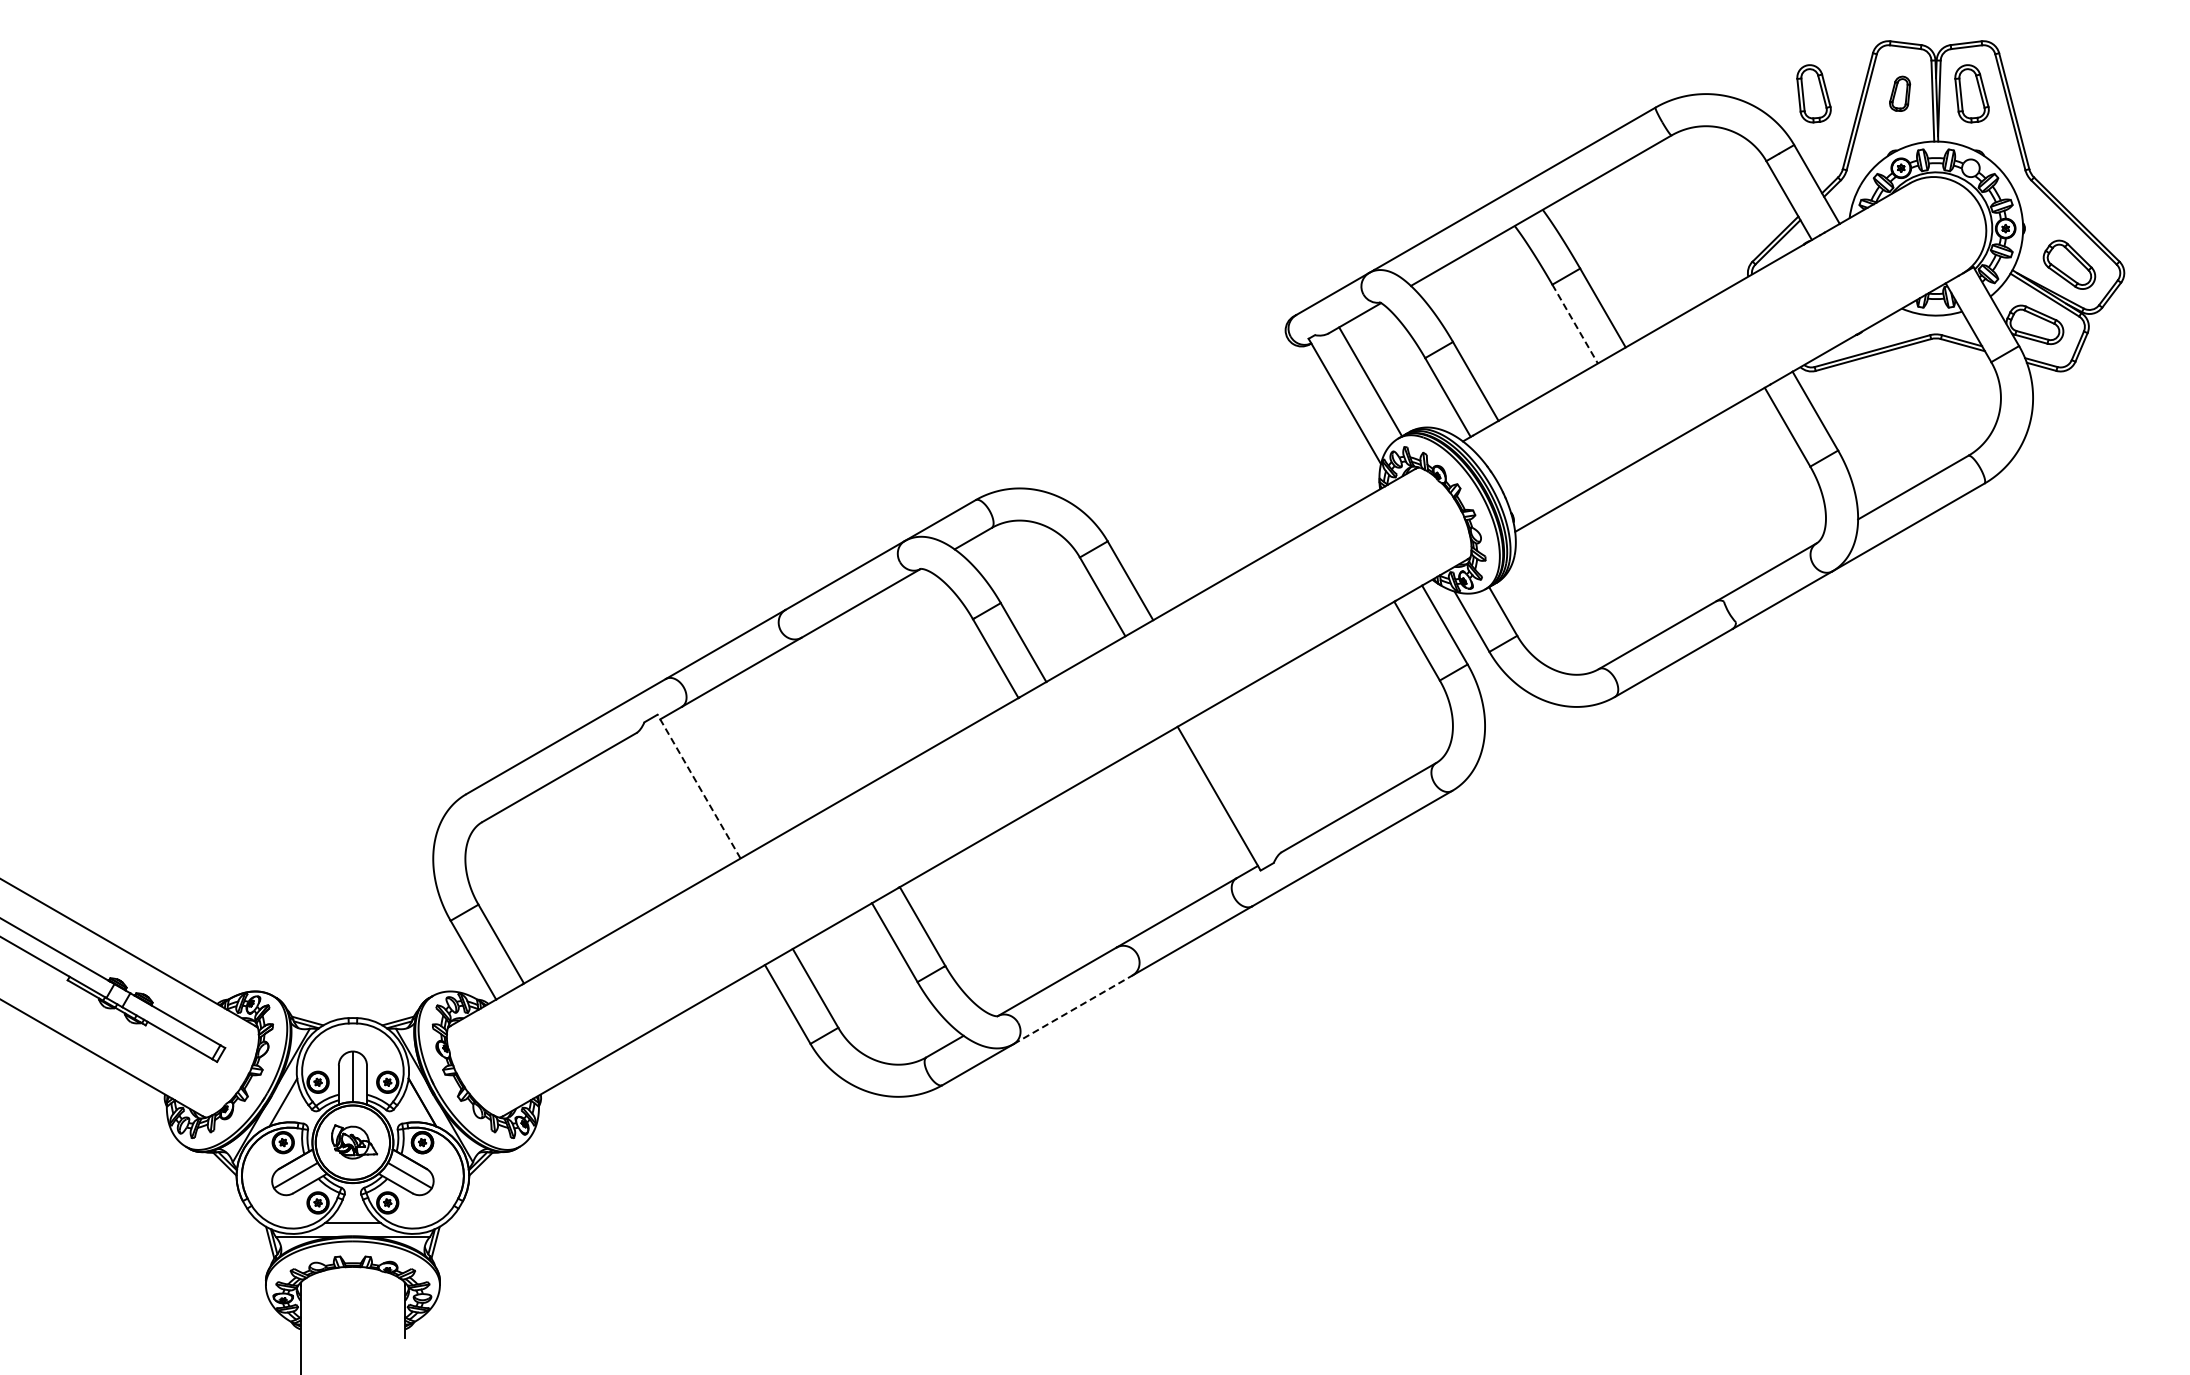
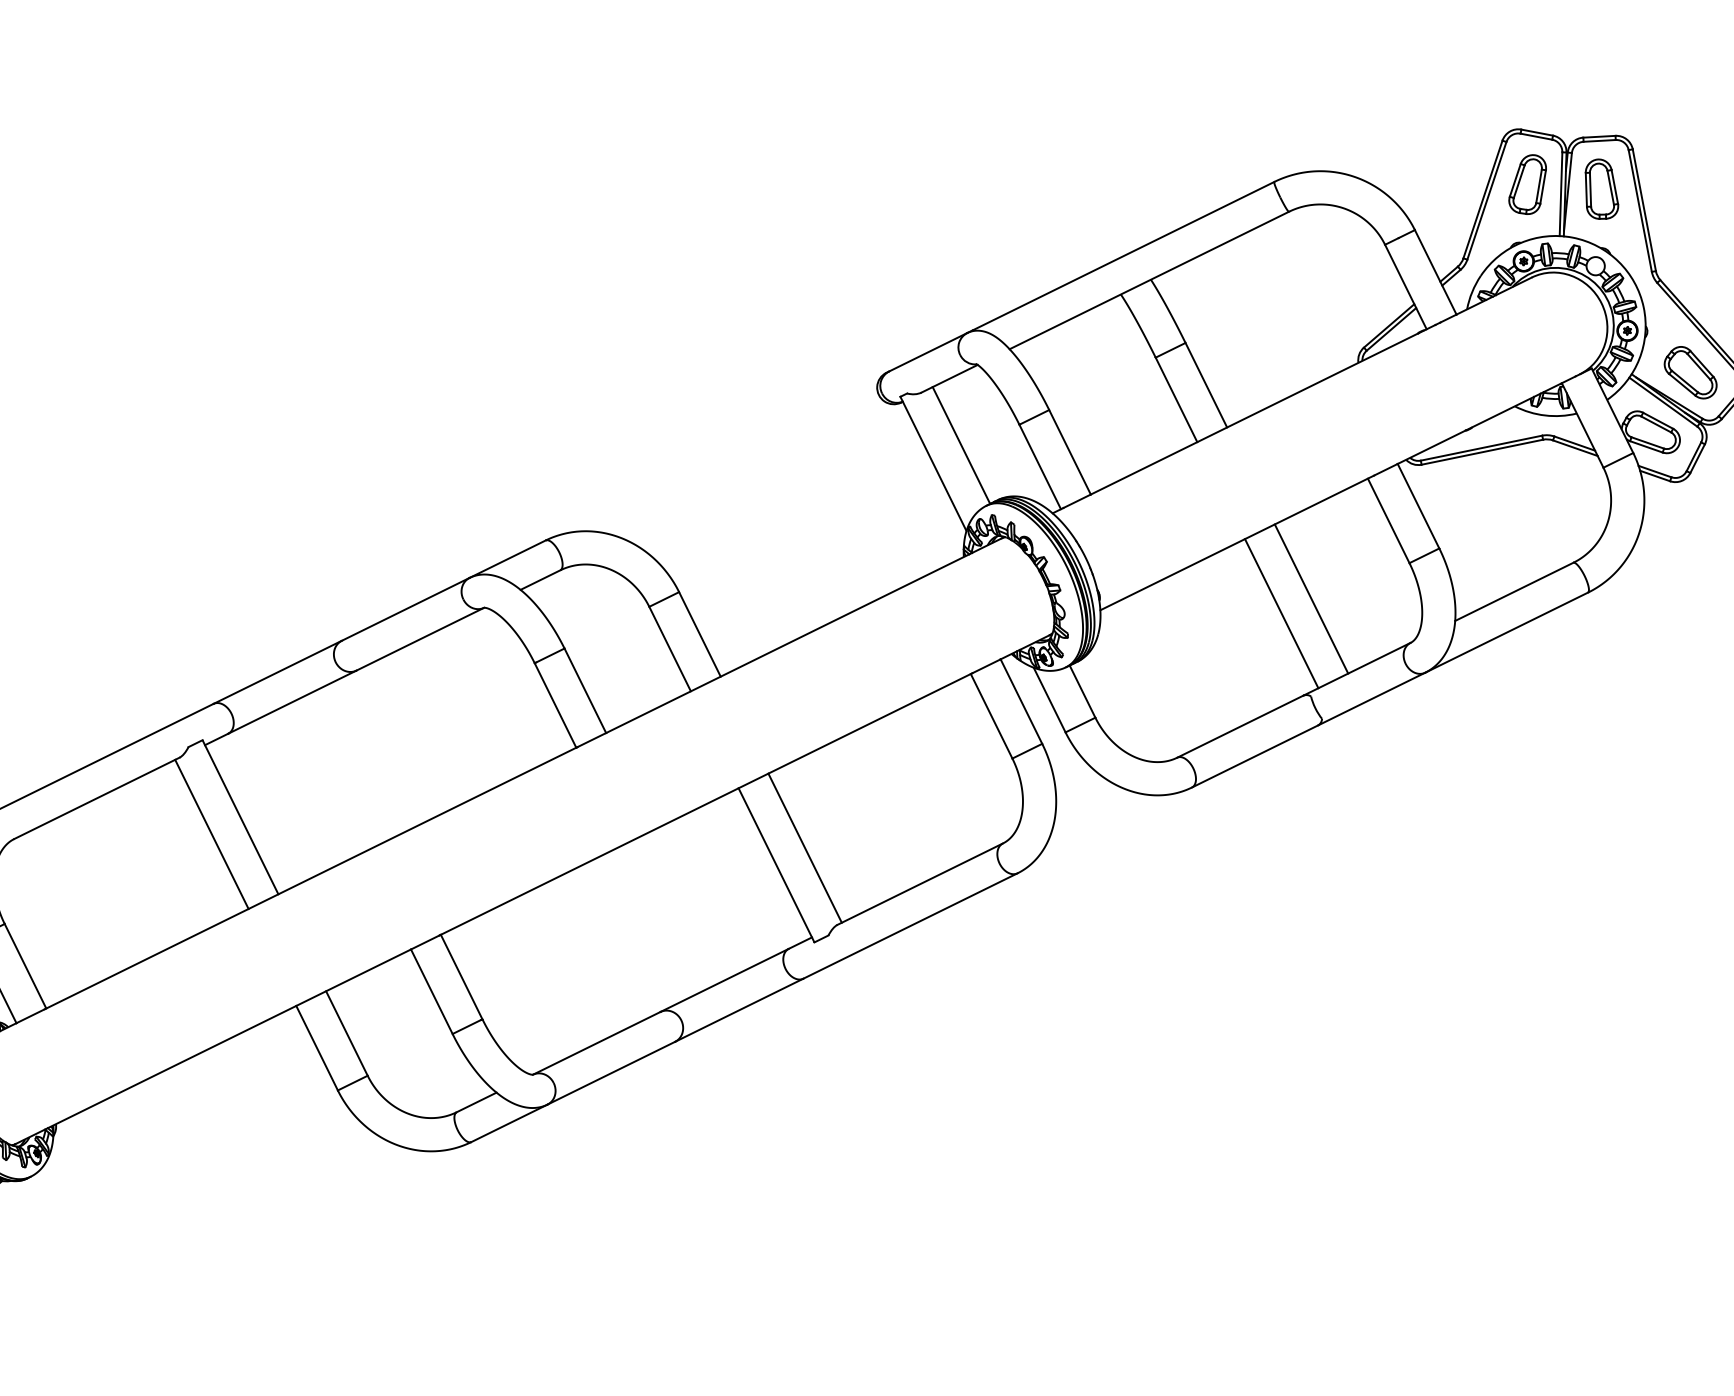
part: (1813, 93) -> (1438, 178), removed
part: (1899, 93) -> (1527, 184), size x1.67
line: (1575, 324) -> (1176, 400), dashed -> solid
line: (1717, 507) -> (1310, 598), added
line: (1690, 523) -> (1281, 613), added
line: (1245, 779) -> (805, 847), added
line: (699, 786) -> (240, 817), dashed -> solid
line: (672, 804) -> (211, 833), added
line: (1073, 1009) -> (611, 1072), dashed -> solid

